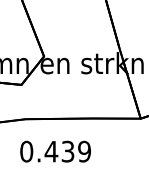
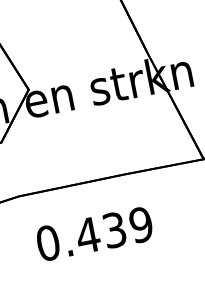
text: (55, 151) -> (94, 233), moved

